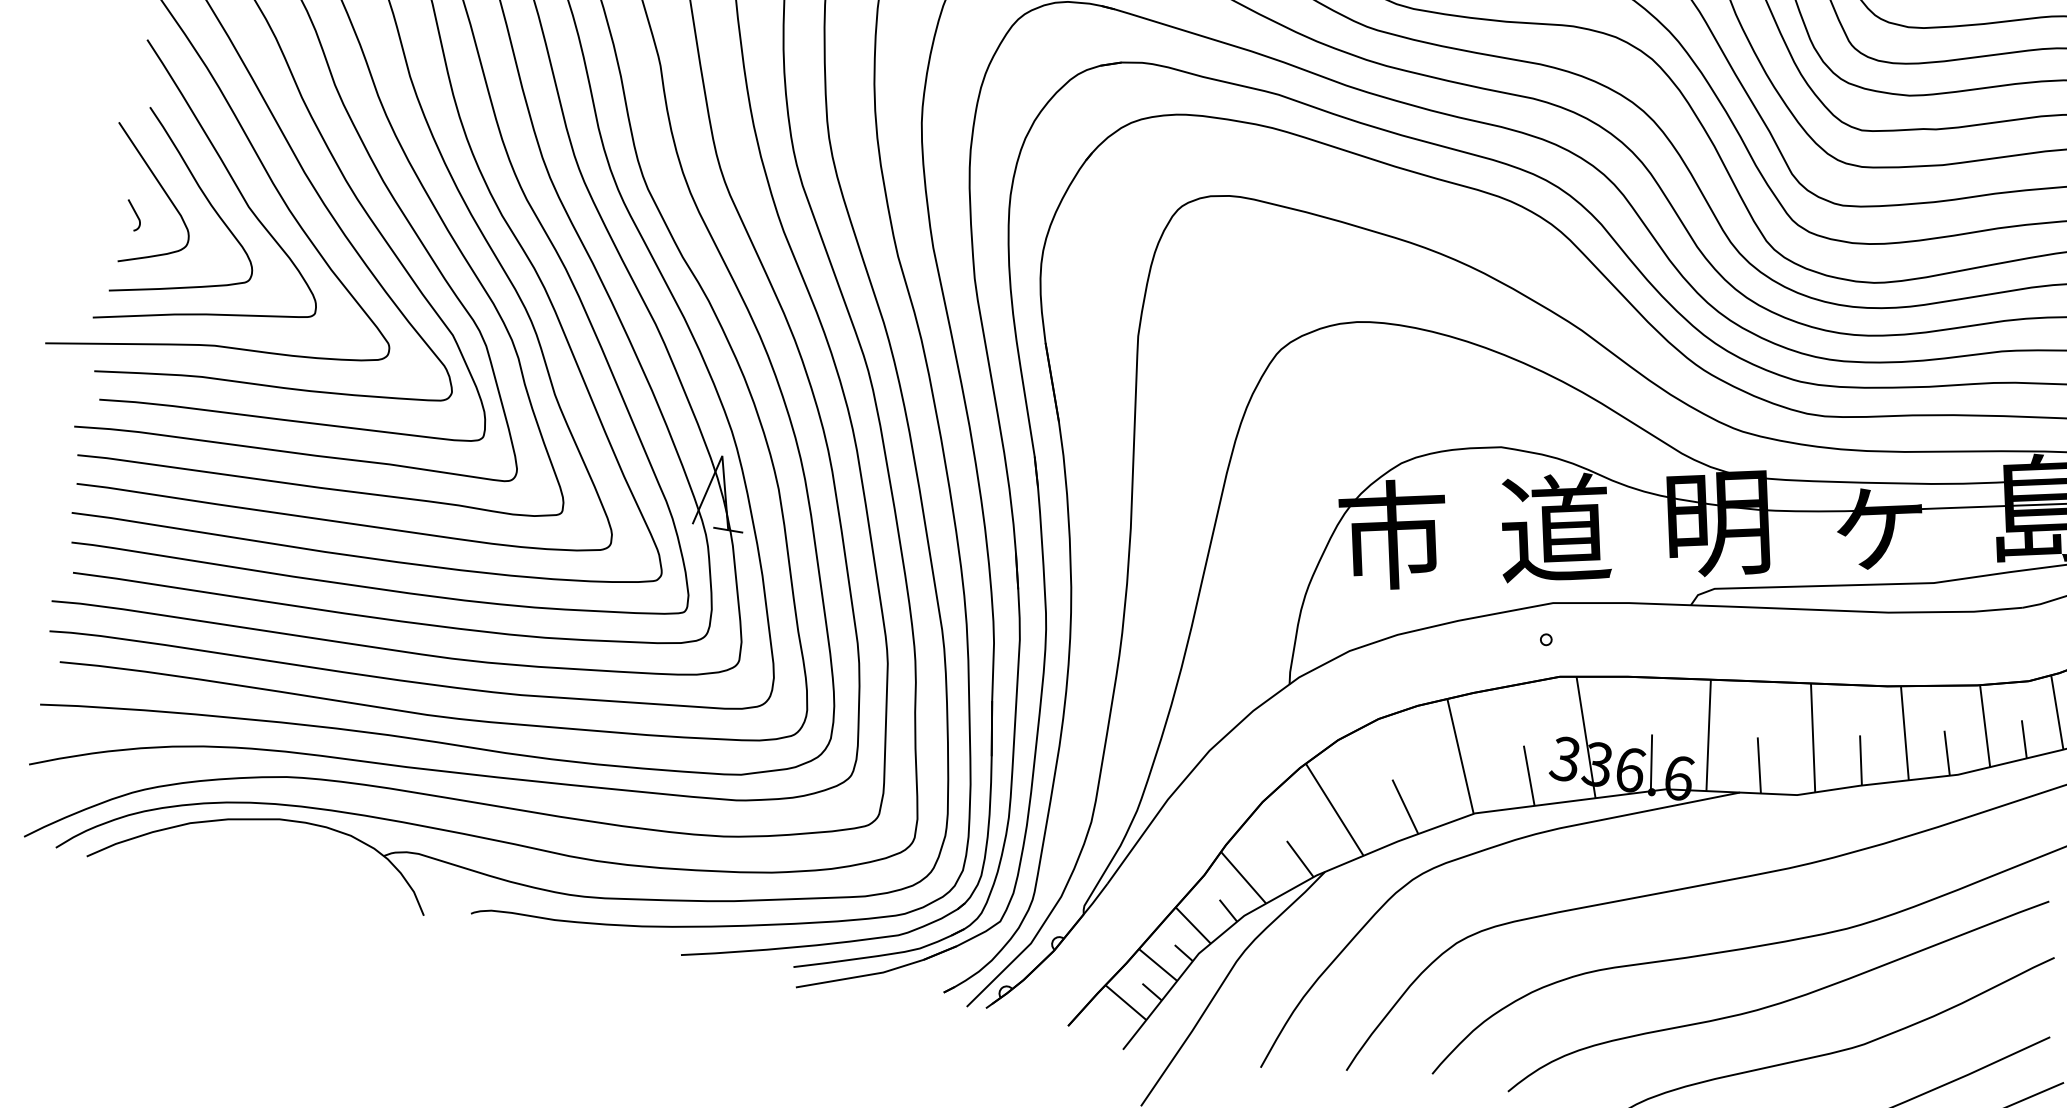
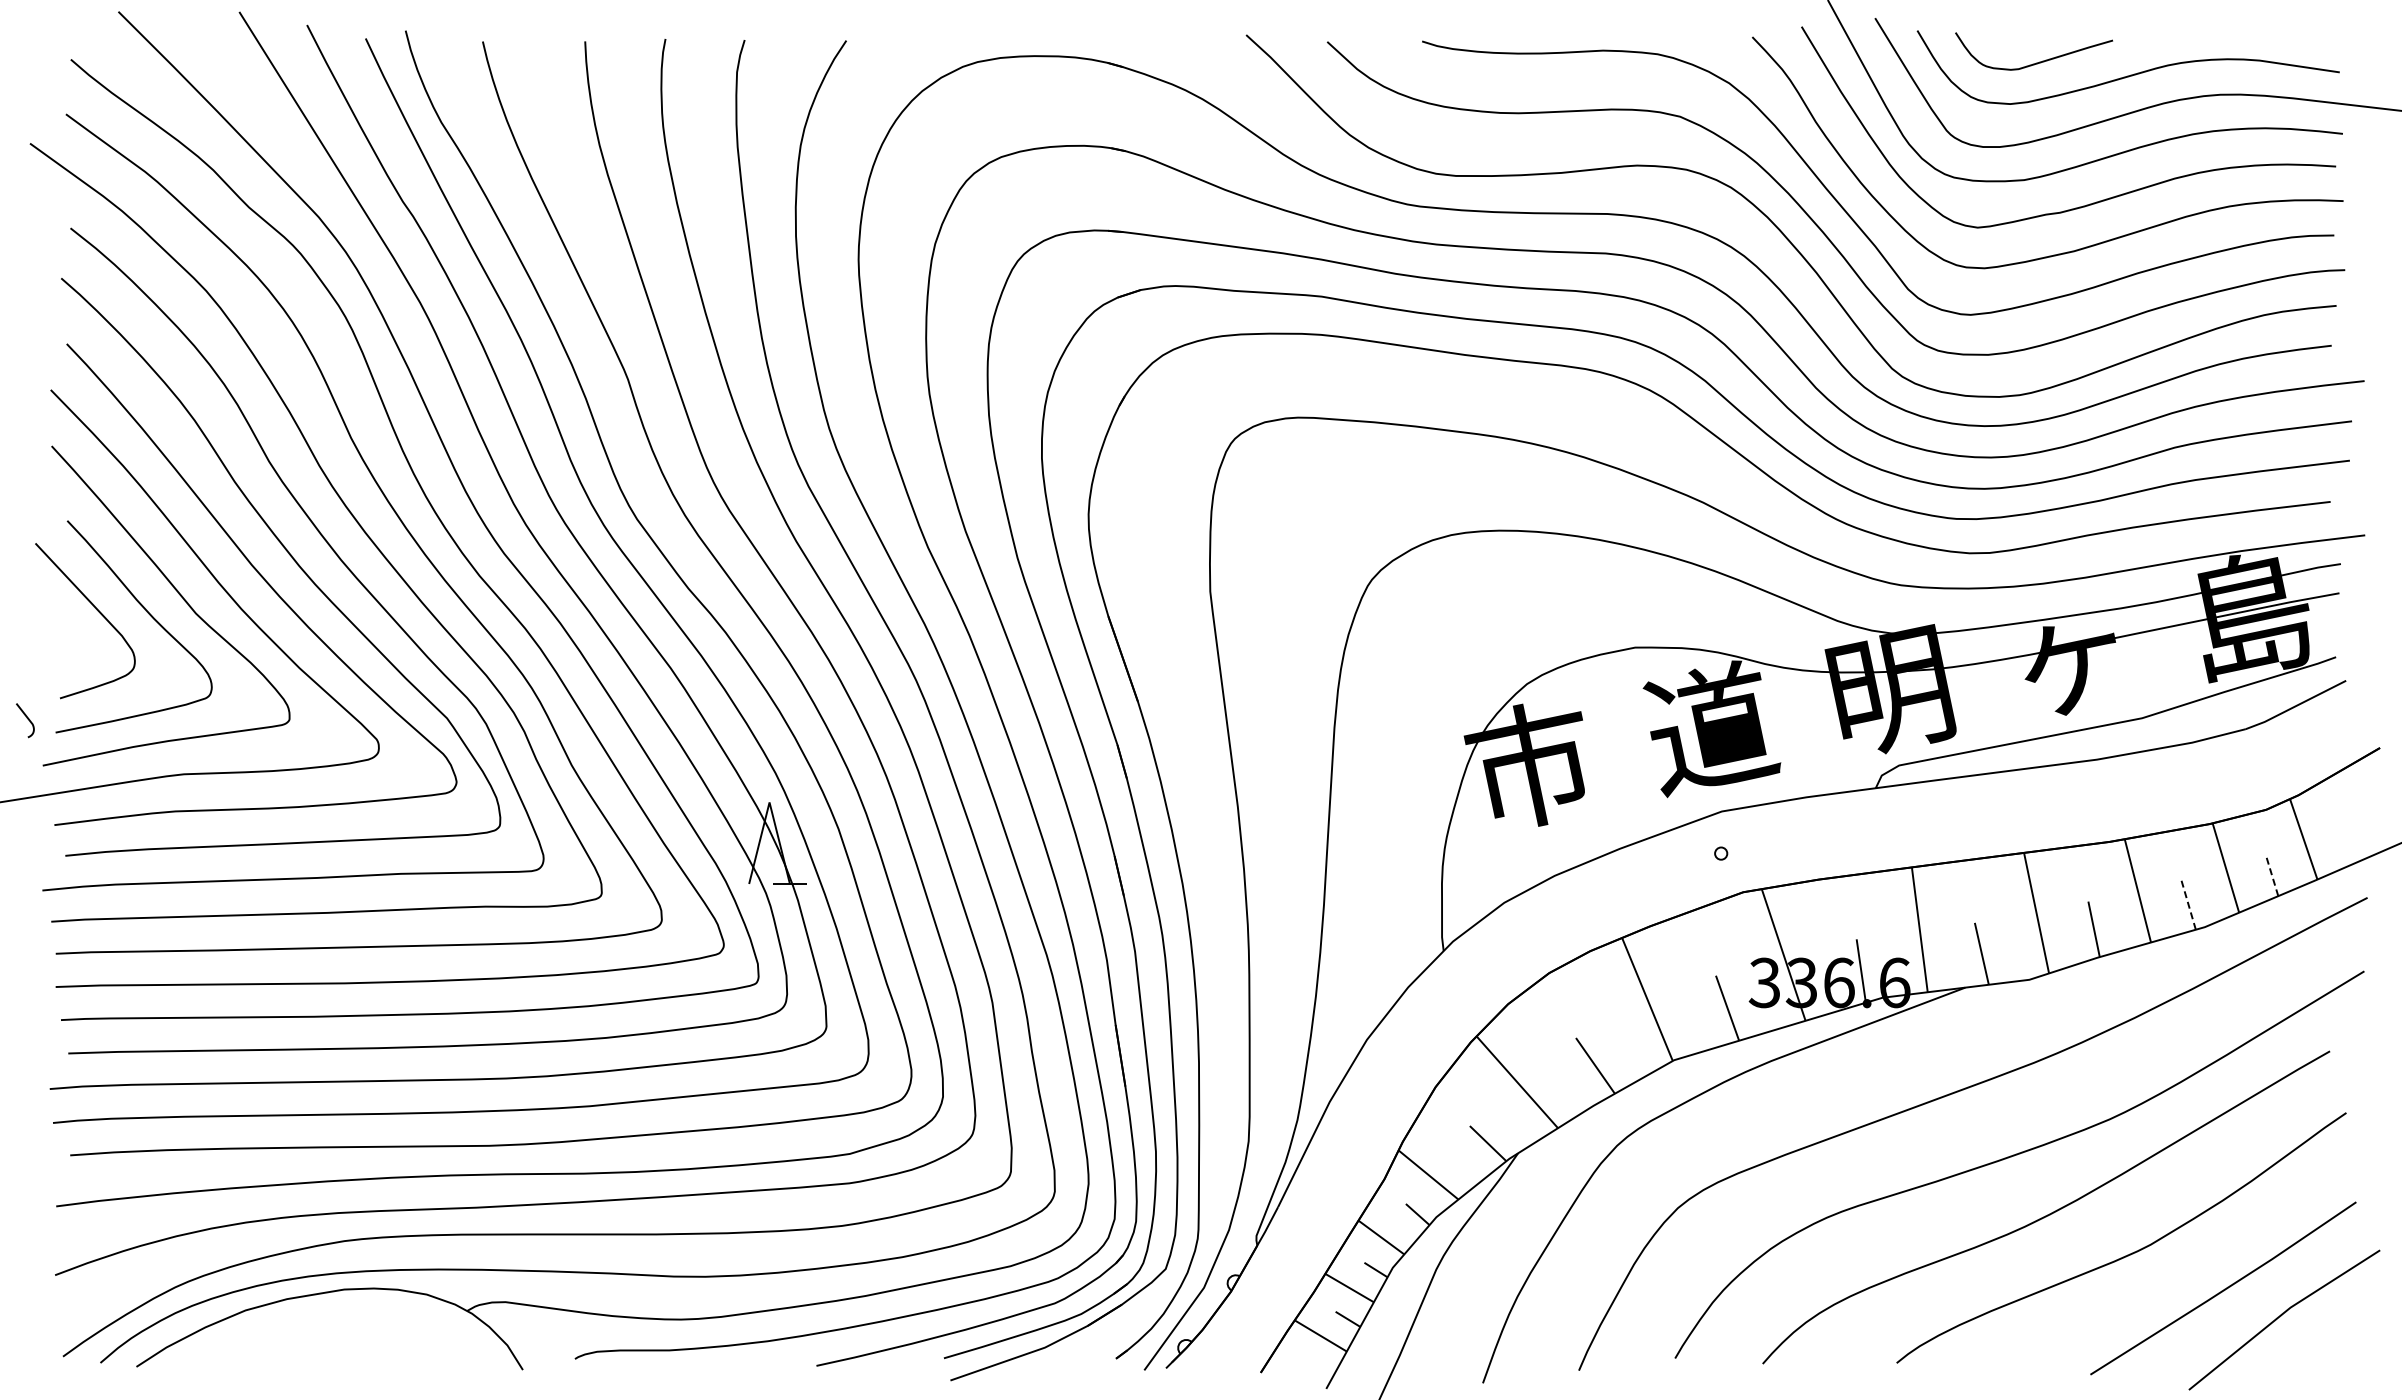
curve: (135, 214) -> (26, 718), moved
line: (2024, 739) -> (2272, 875), solid -> dashed
line: (1946, 753) -> (2188, 905), solid -> dashed

